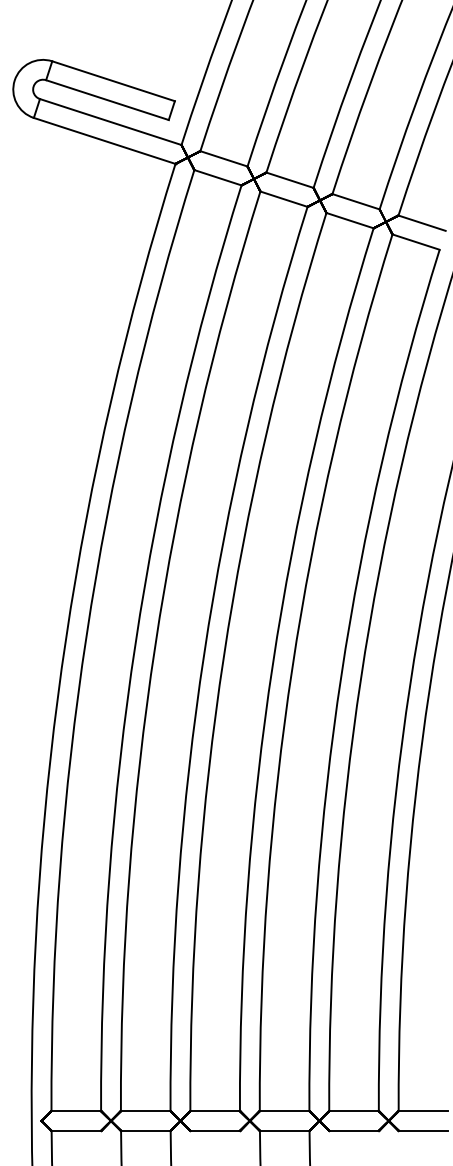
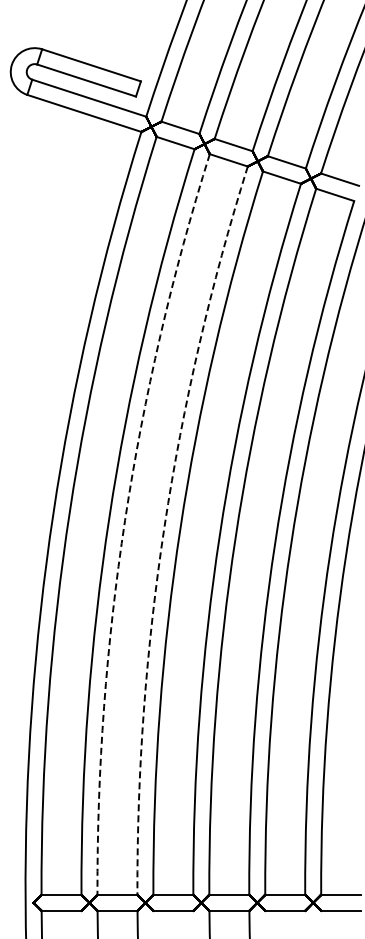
arc: (155, 646) -> (125, 520), solid -> dashed
arc: (204, 653) -> (164, 526), solid -> dashed

